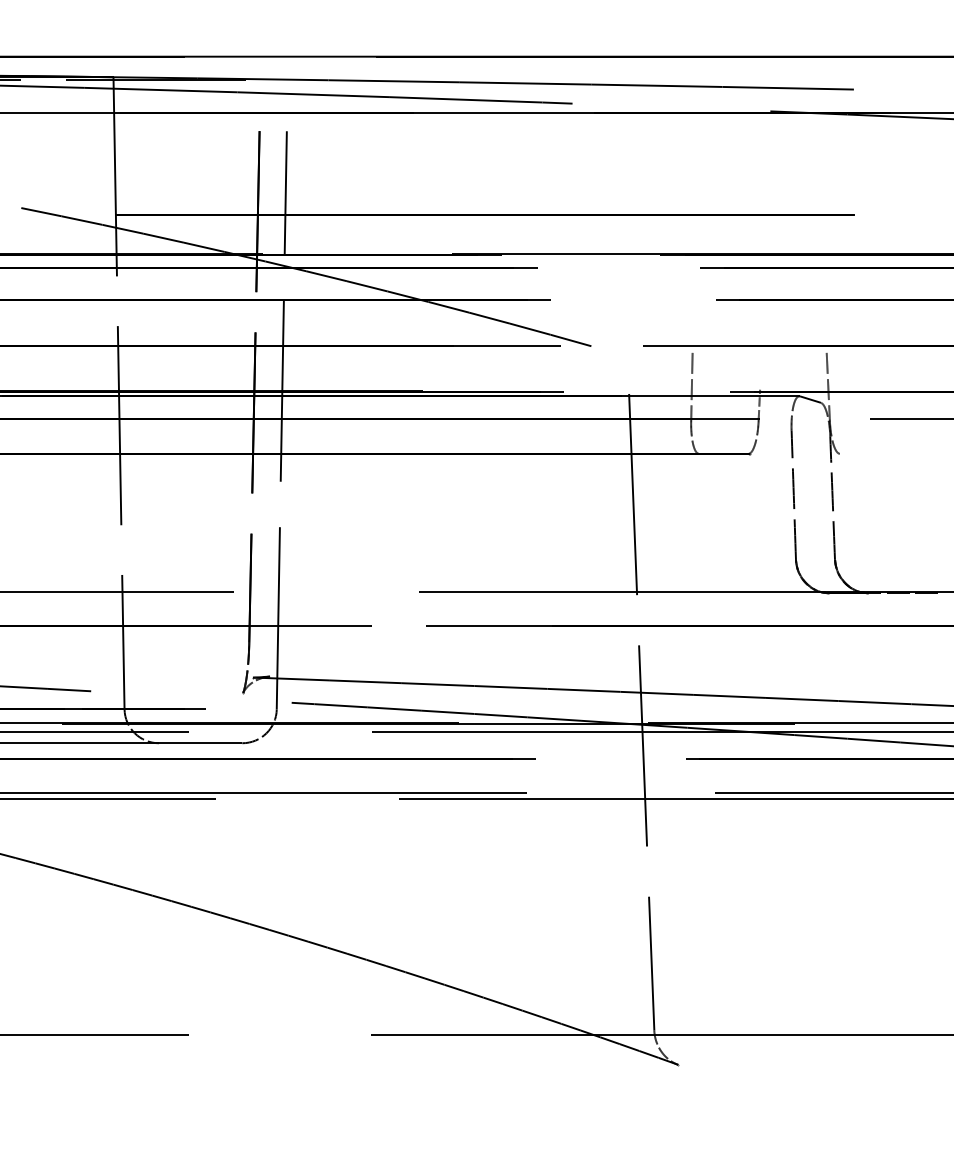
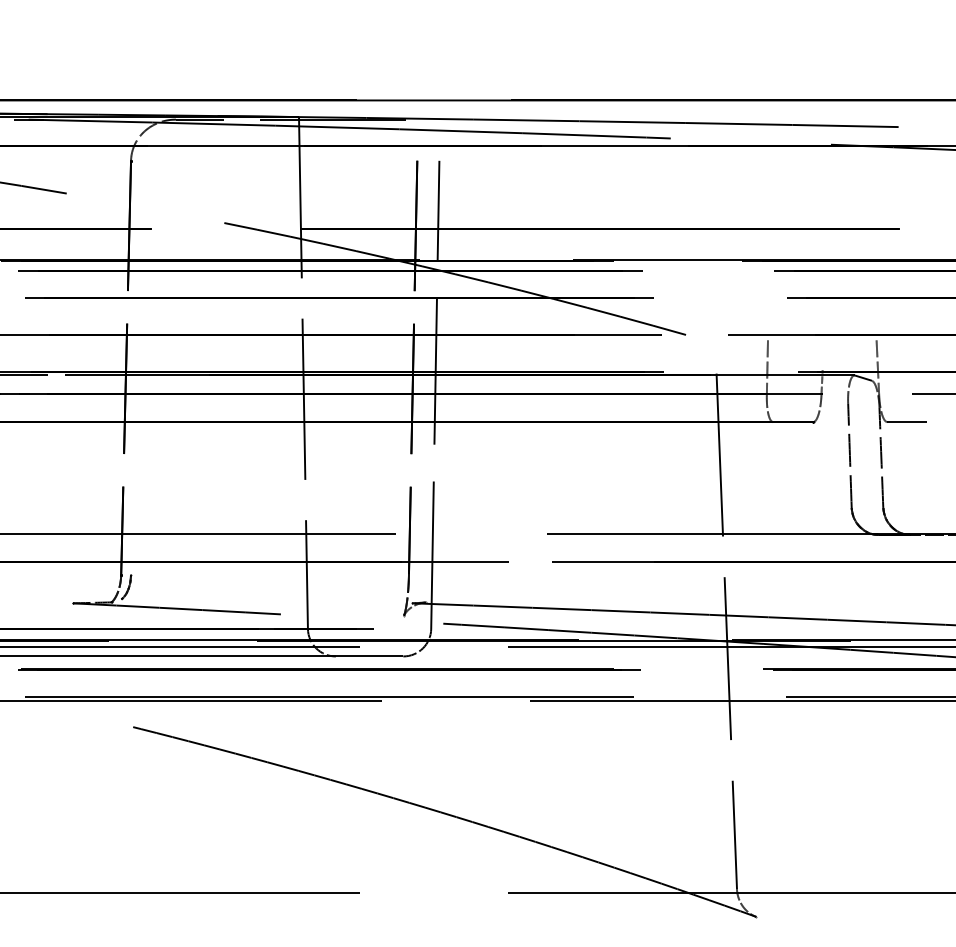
line: (864, 454) -> (907, 422), added

